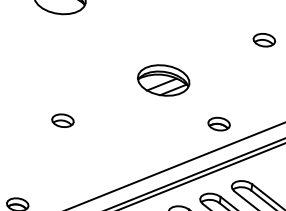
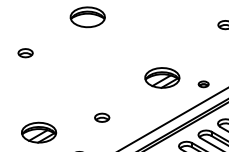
part: (163, 79) -> (162, 77), moved
part: (63, 120) -> (102, 117), moved
part: (218, 124) -> (203, 84), size x0.7

